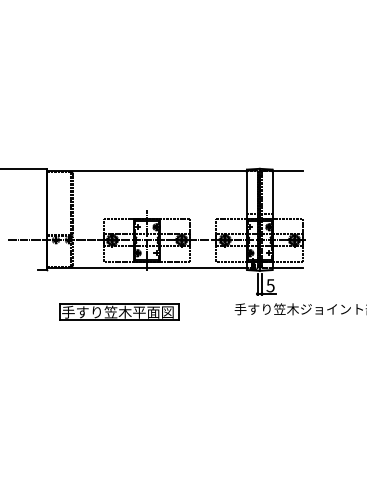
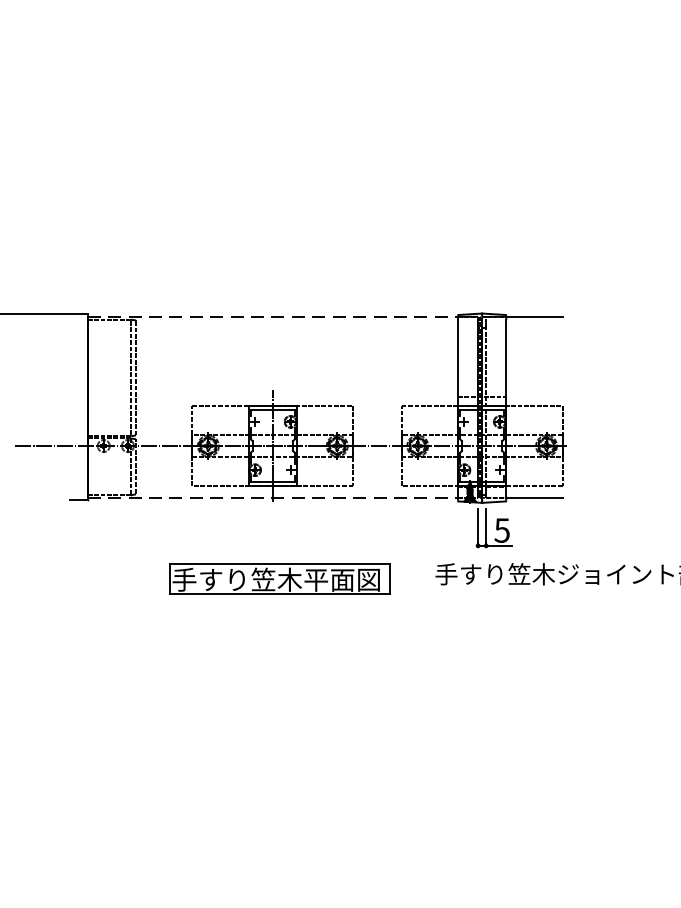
line: (147, 170) -> (273, 316), solid -> dashed
line: (147, 267) -> (273, 496), solid -> dashed
part: (119, 311) -> (279, 578), moved

